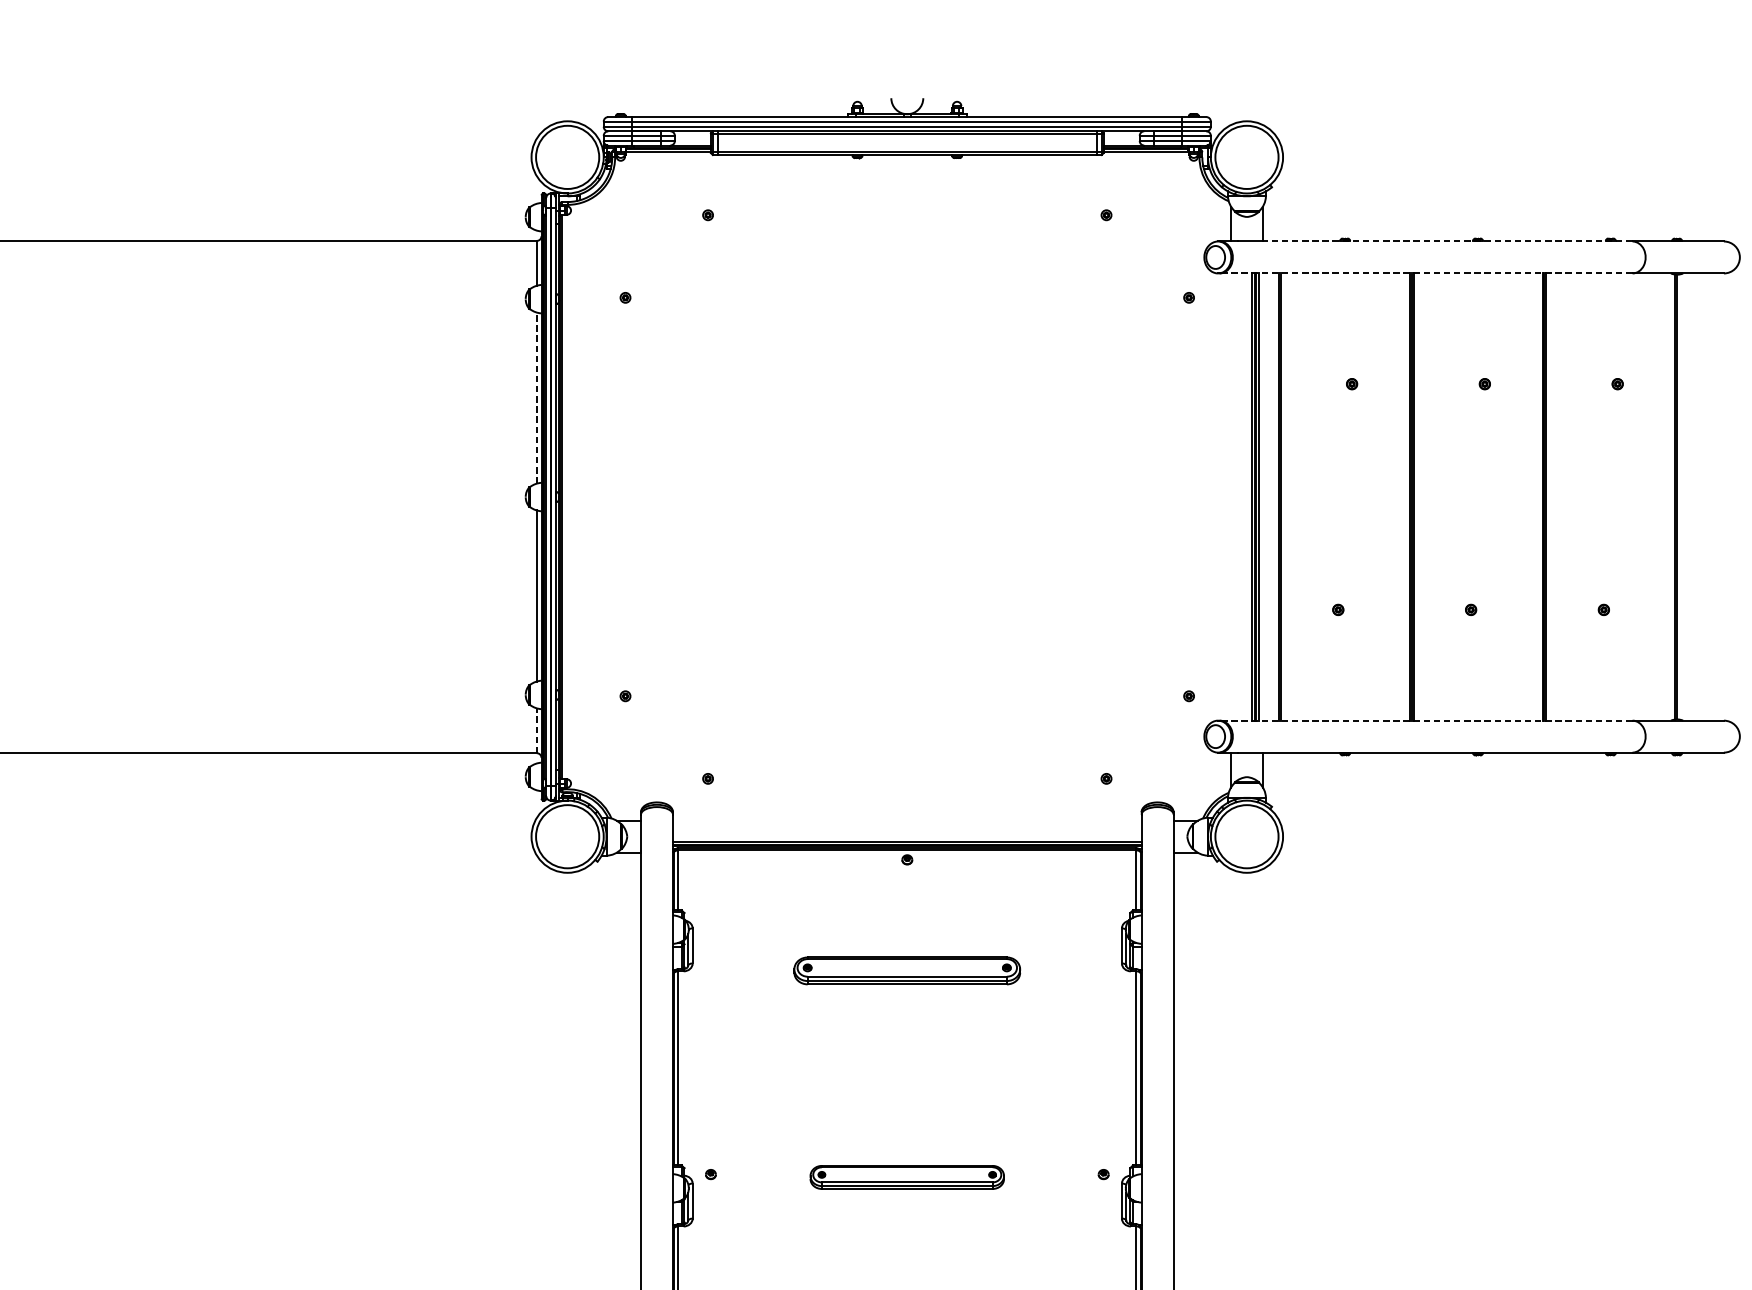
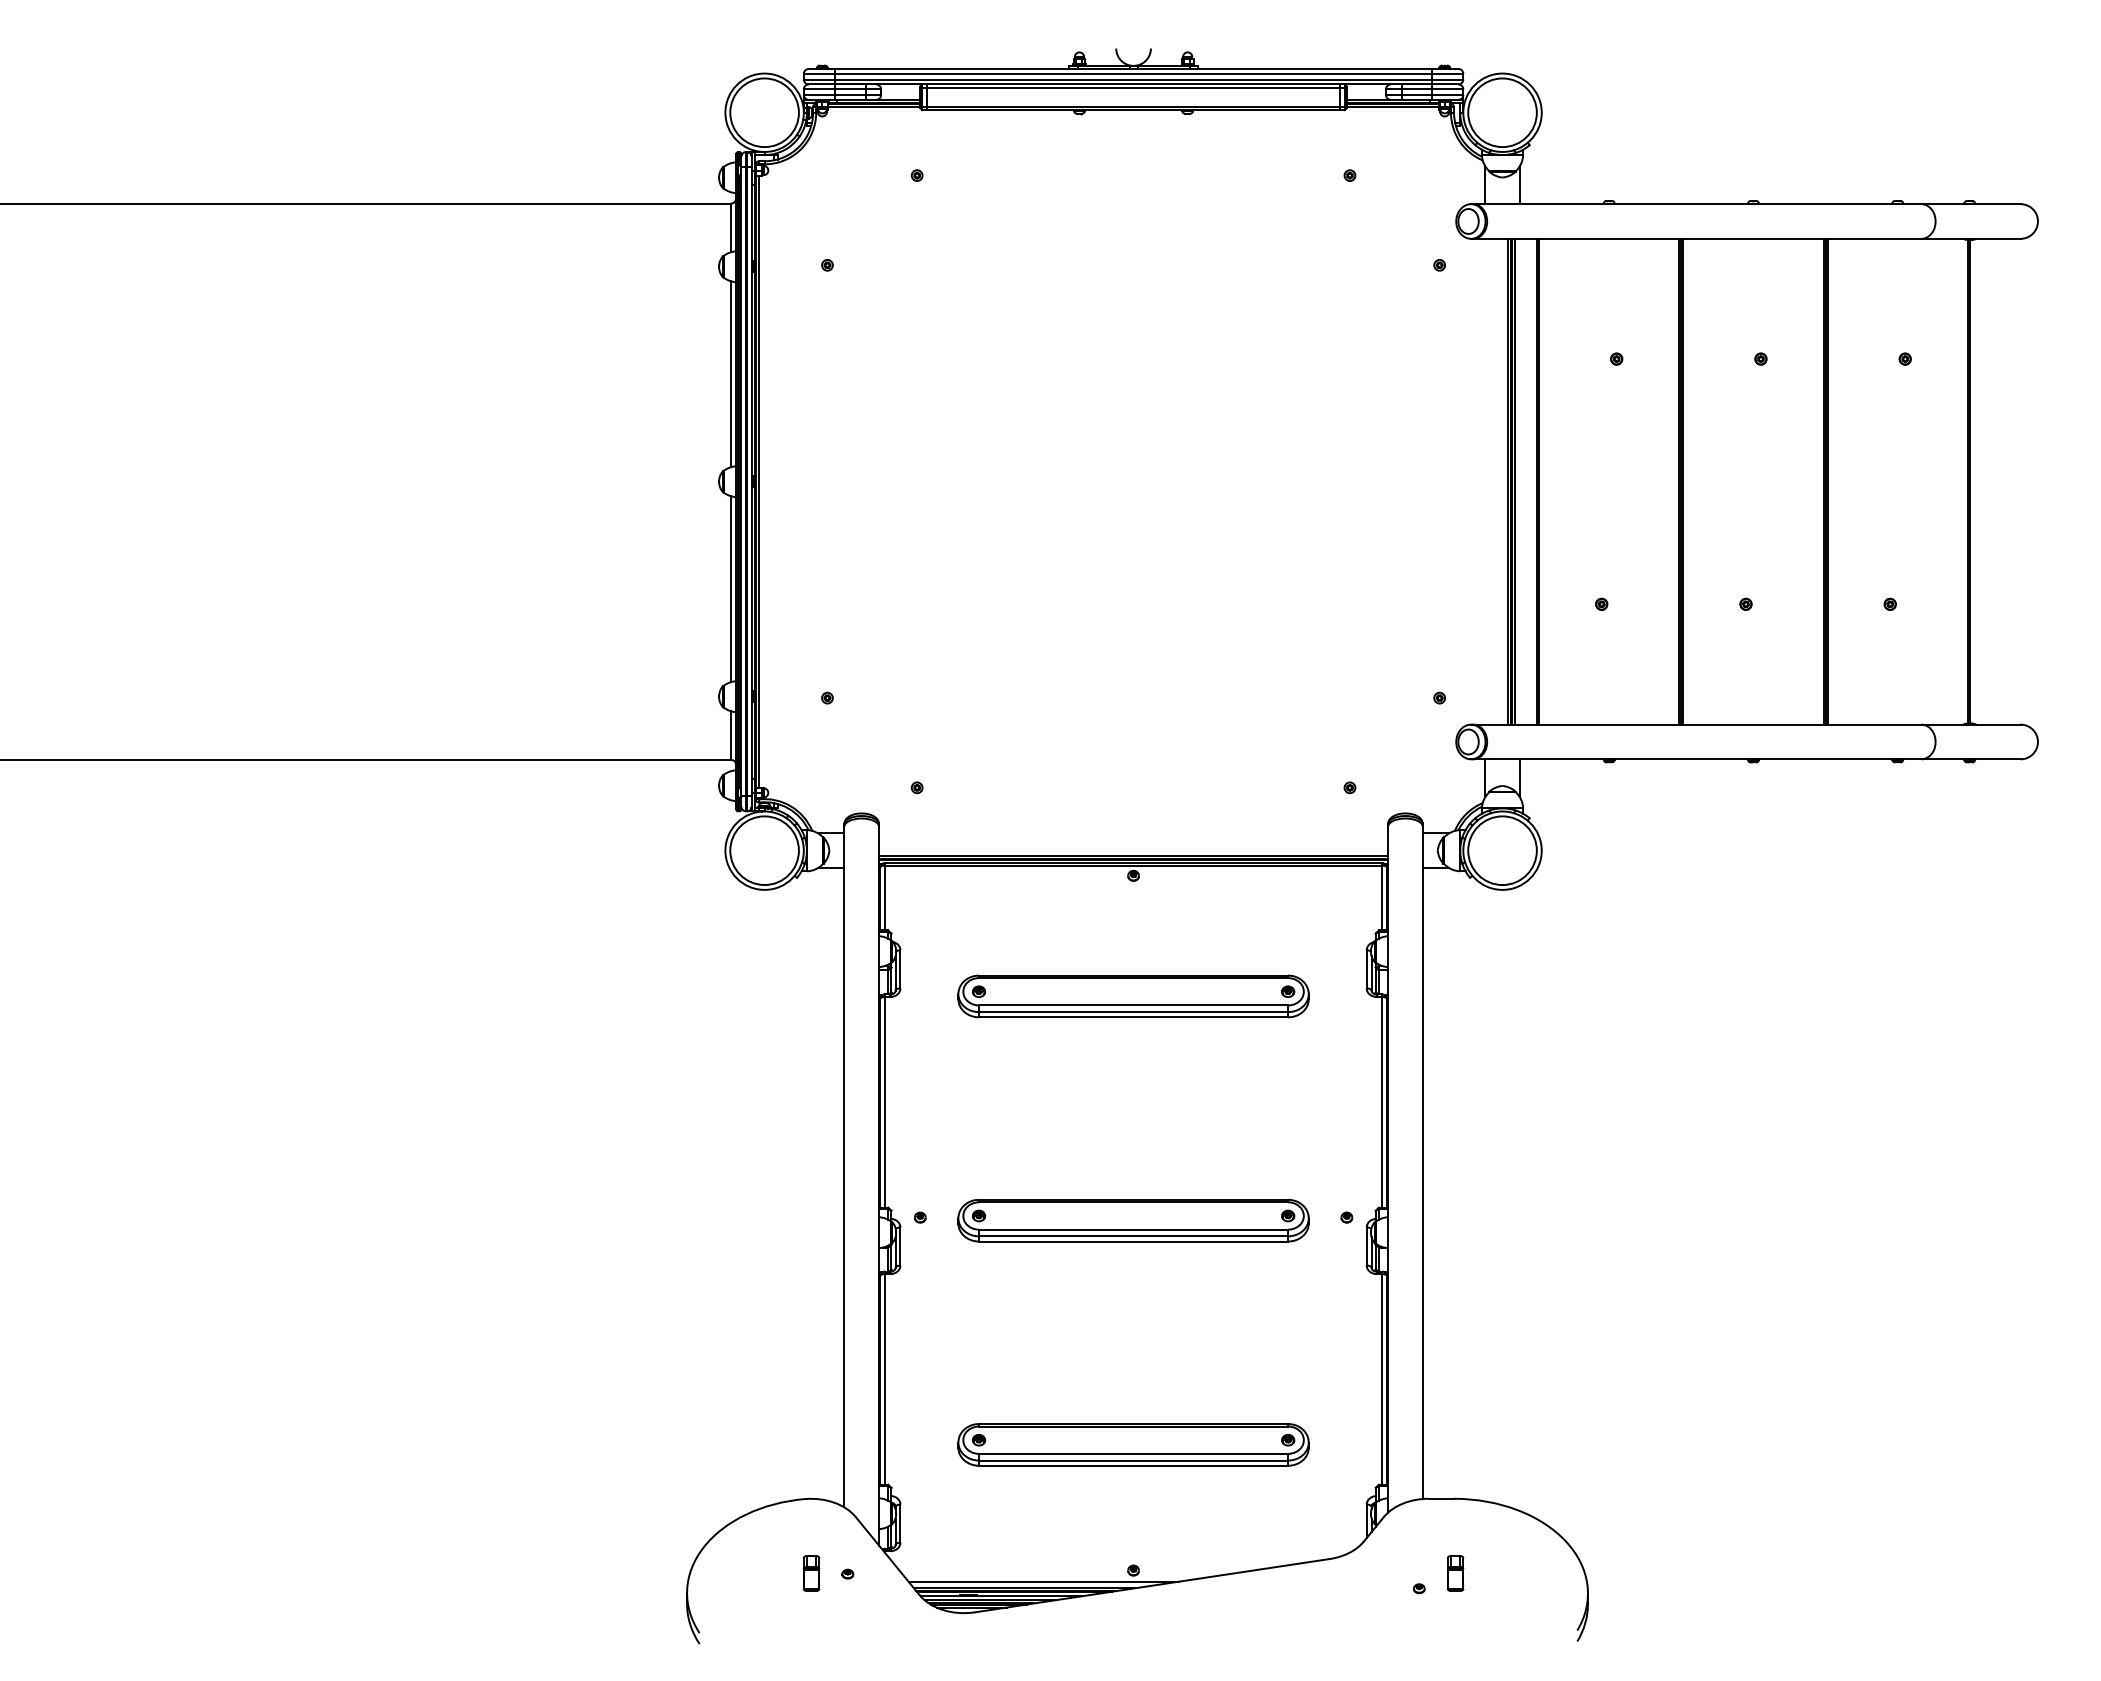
line: (1447, 241) -> (1720, 204), dashed -> solid
line: (1425, 273) -> (1696, 238), dashed -> solid
line: (537, 398) -> (731, 374), dashed -> solid
line: (1425, 720) -> (1696, 724), dashed -> solid
line: (537, 730) -> (731, 735), dashed -> solid
part: (907, 970) -> (1133, 996), size x1.43
part: (907, 1177) -> (1133, 1220), size x1.67

